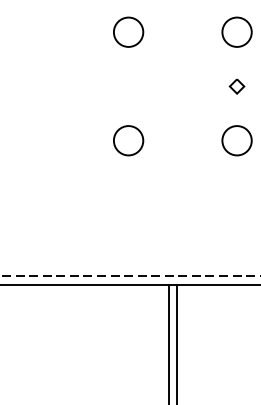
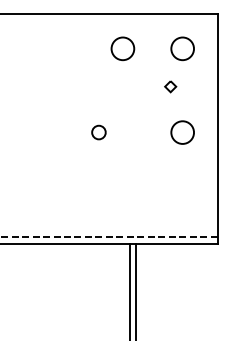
circle: (128, 31) -> (122, 48), moved
part: (236, 86) -> (170, 86), moved
circle: (128, 140) -> (98, 132), size x0.6

